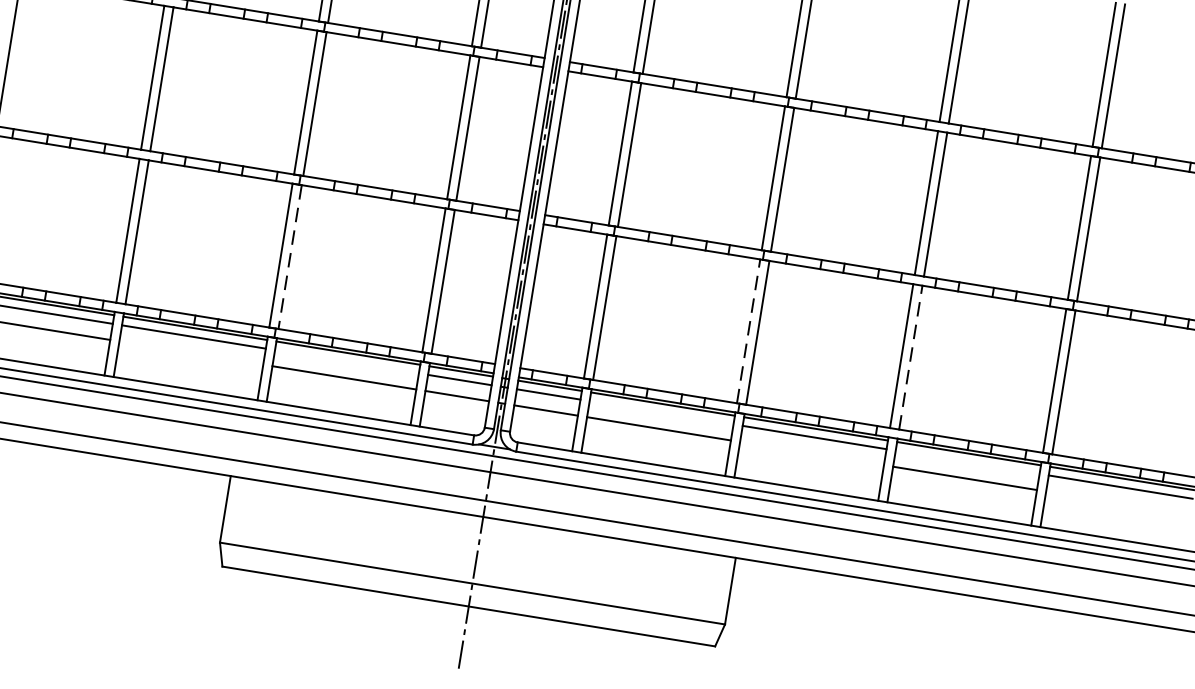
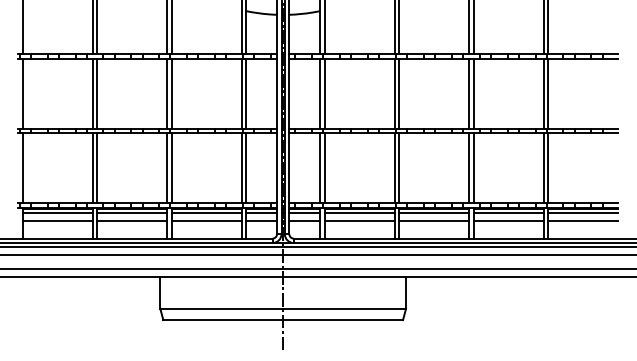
line: (289, 257) -> (171, 168), dashed -> solid
line: (748, 331) -> (394, 168), dashed -> solid
line: (191, 353) -> (132, 221), added
line: (910, 358) -> (473, 168), dashed -> solid
line: (346, 361) -> (206, 213), added
line: (661, 412) -> (359, 213), added
line: (812, 454) -> (434, 221), added
line: (967, 462) -> (508, 213), added
line: (1116, 503) -> (582, 221), added

